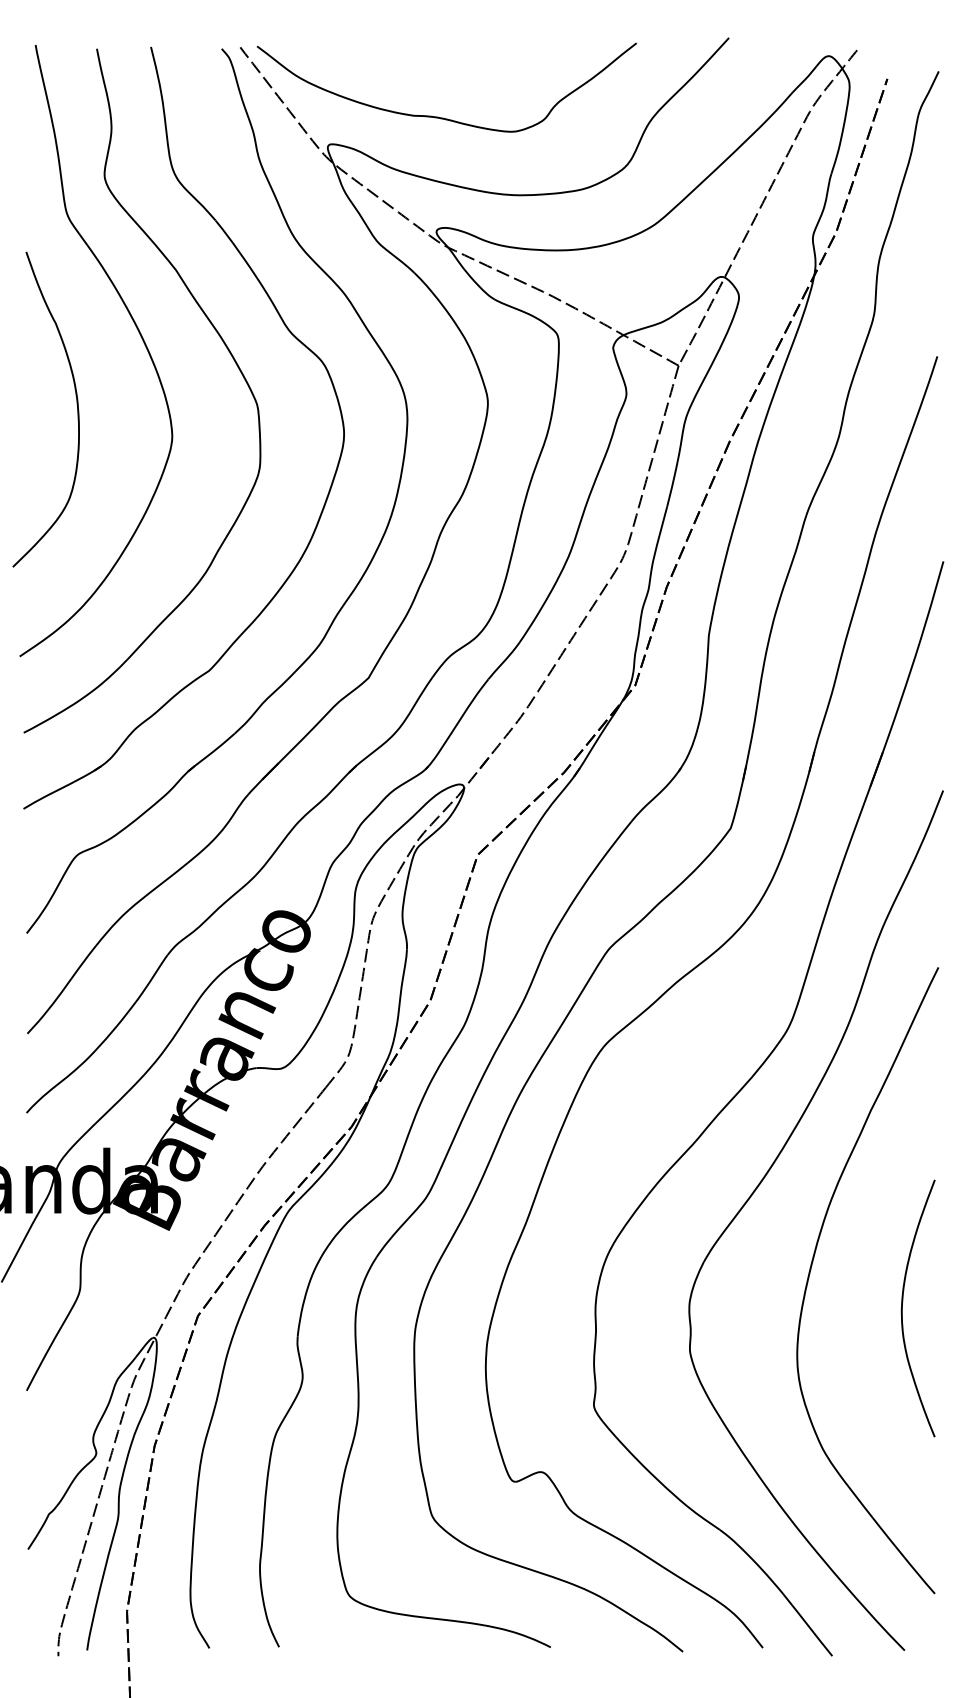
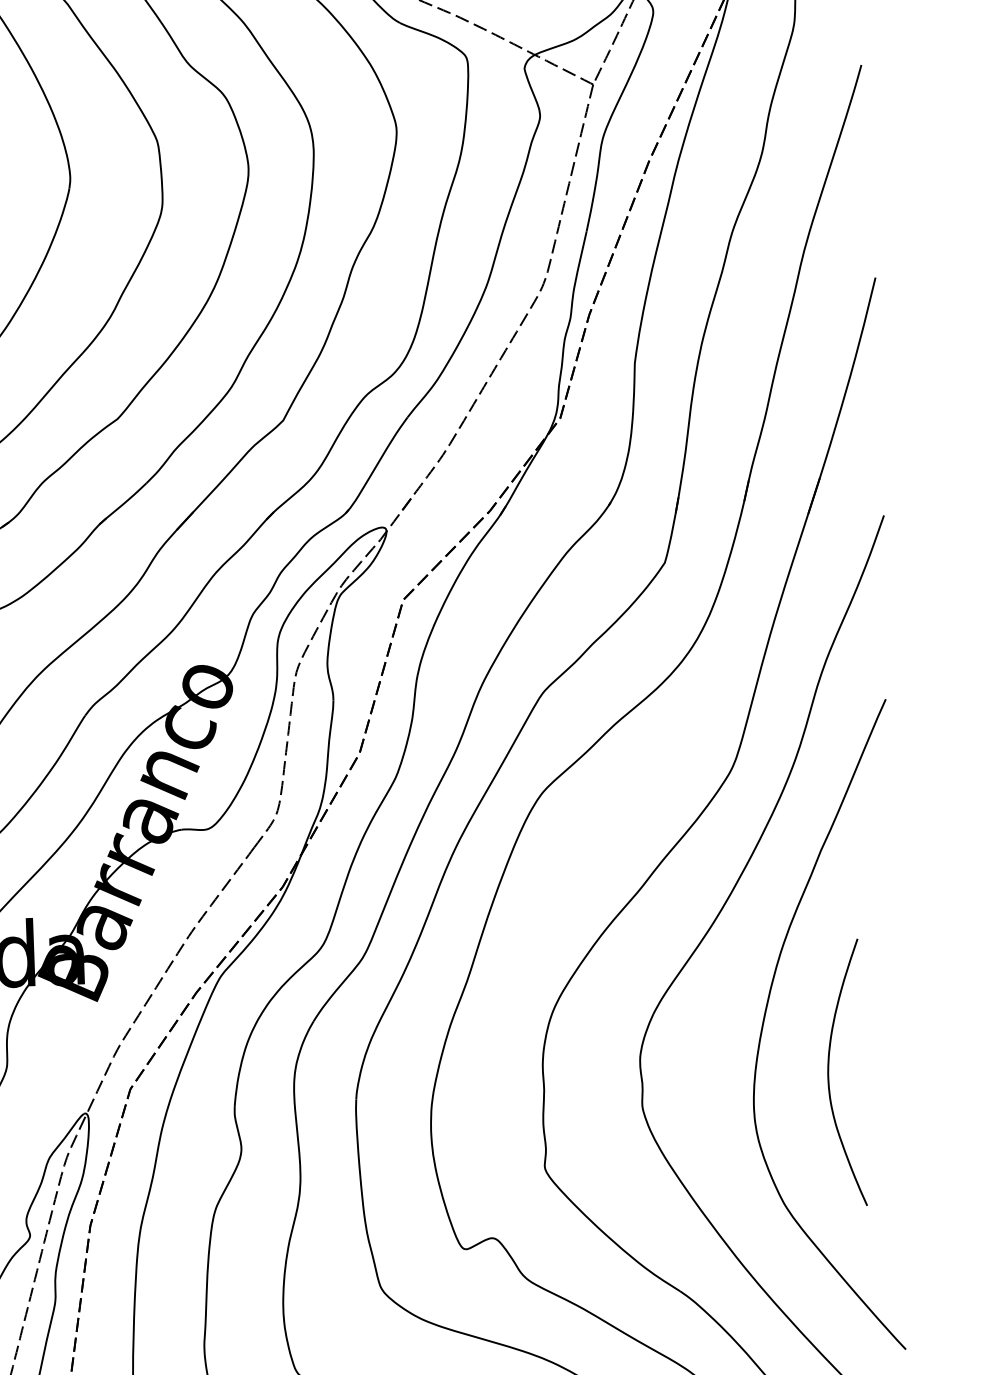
curve: (902, 1308) -> (828, 1073), moved

